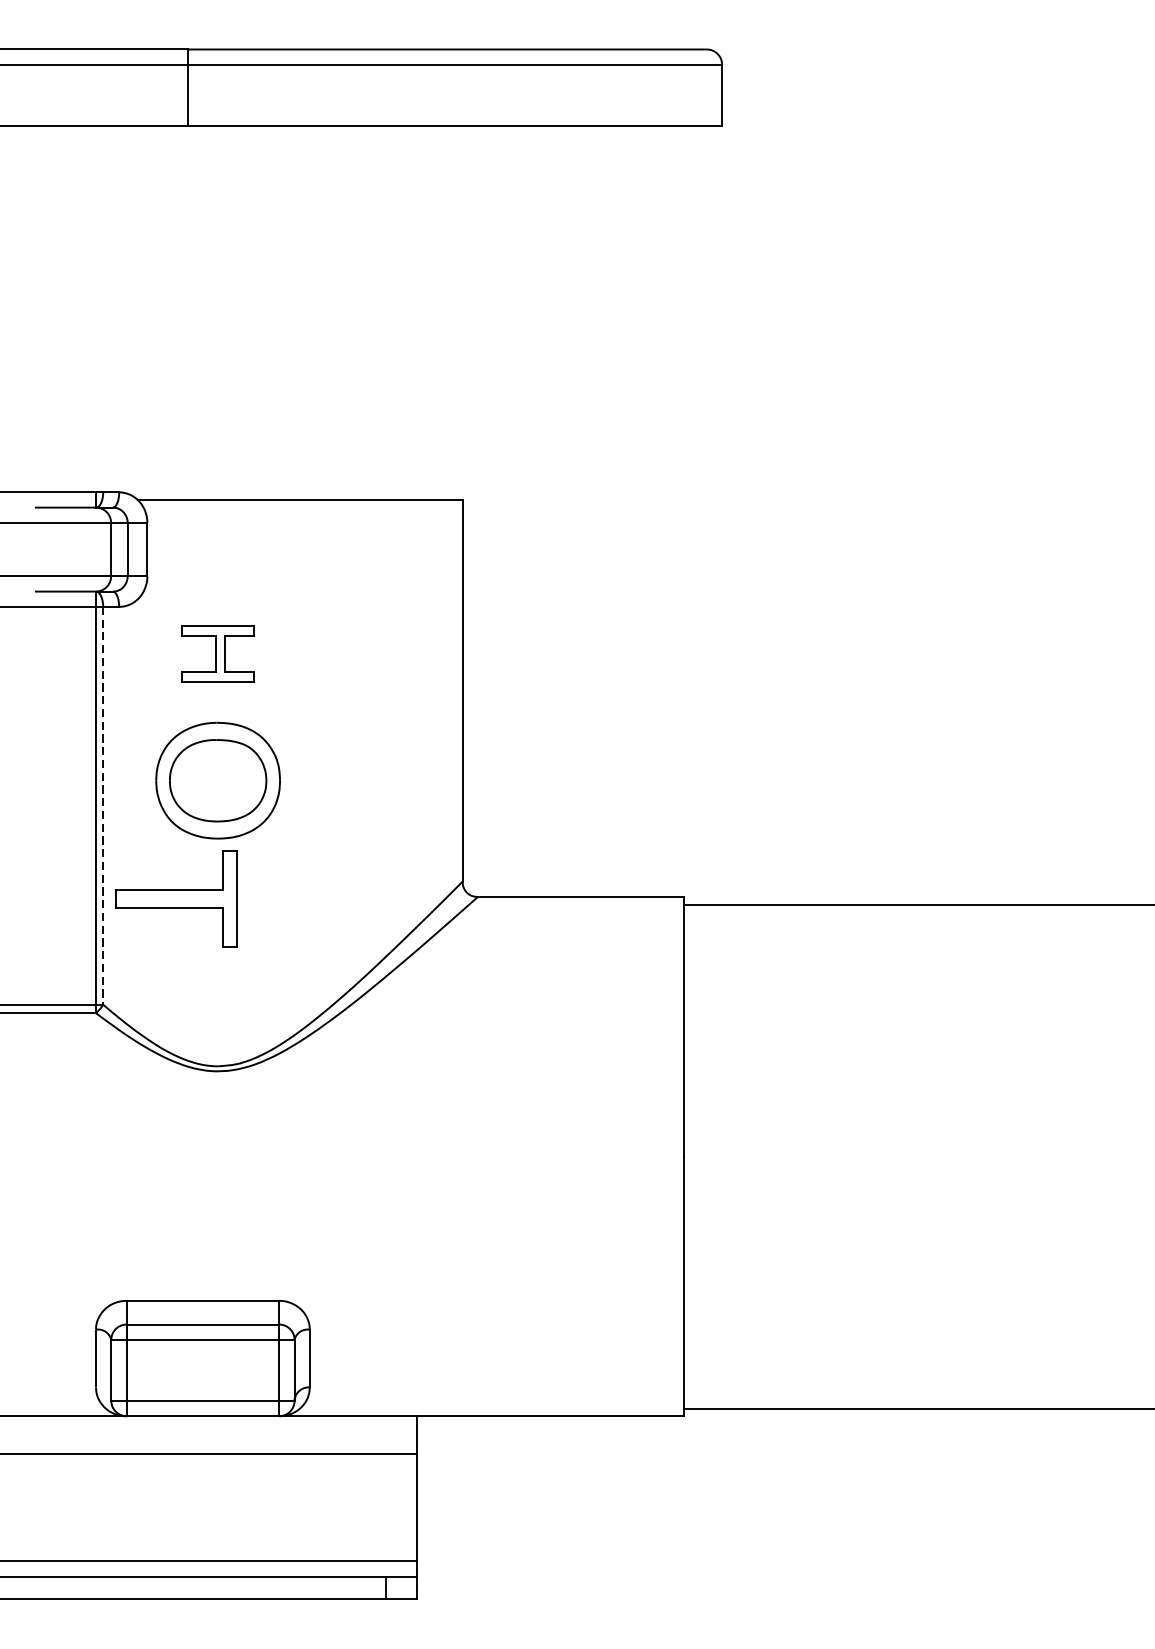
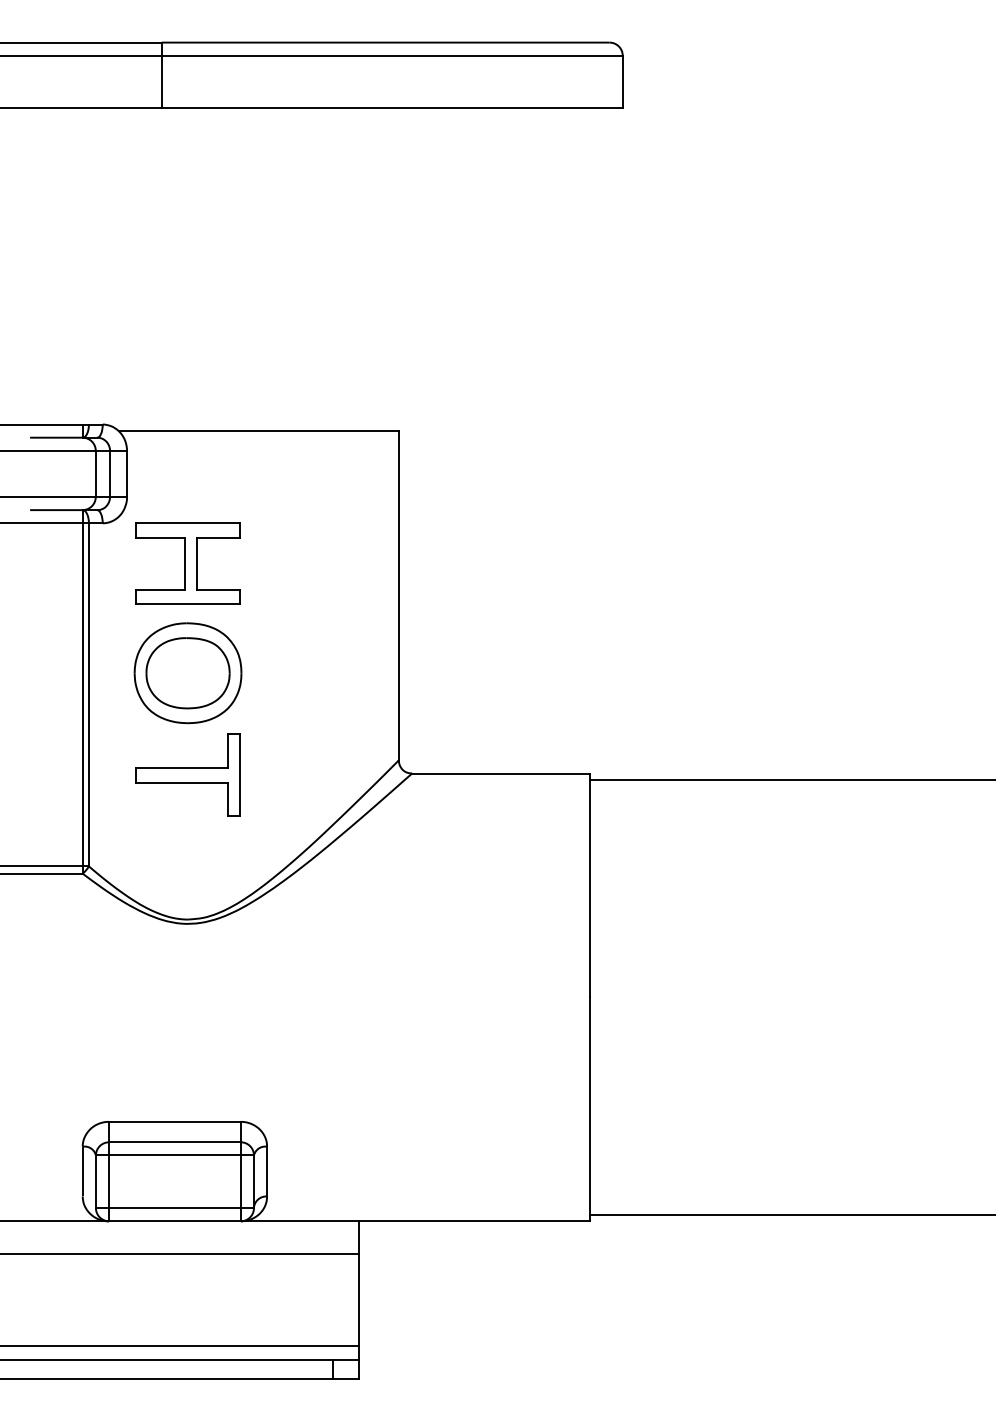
part: (217, 653) -> (187, 563), size x1.67
line: (102, 805) -> (88, 694), dashed -> solid
part: (175, 898) -> (187, 774), moved

